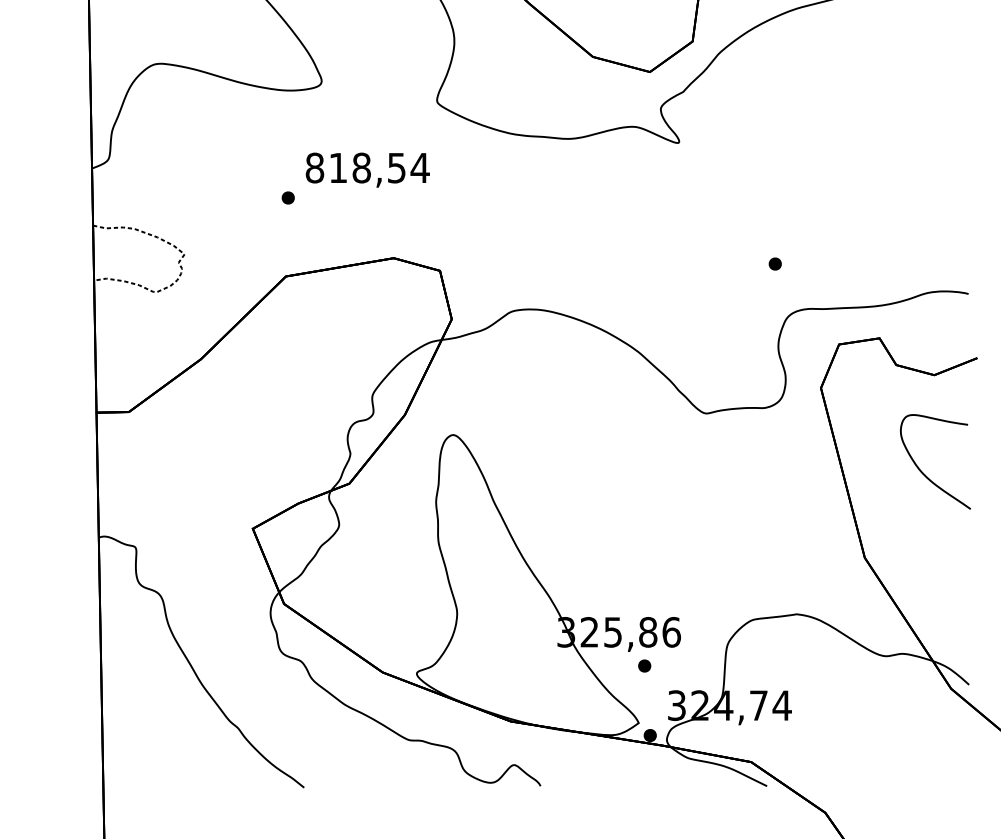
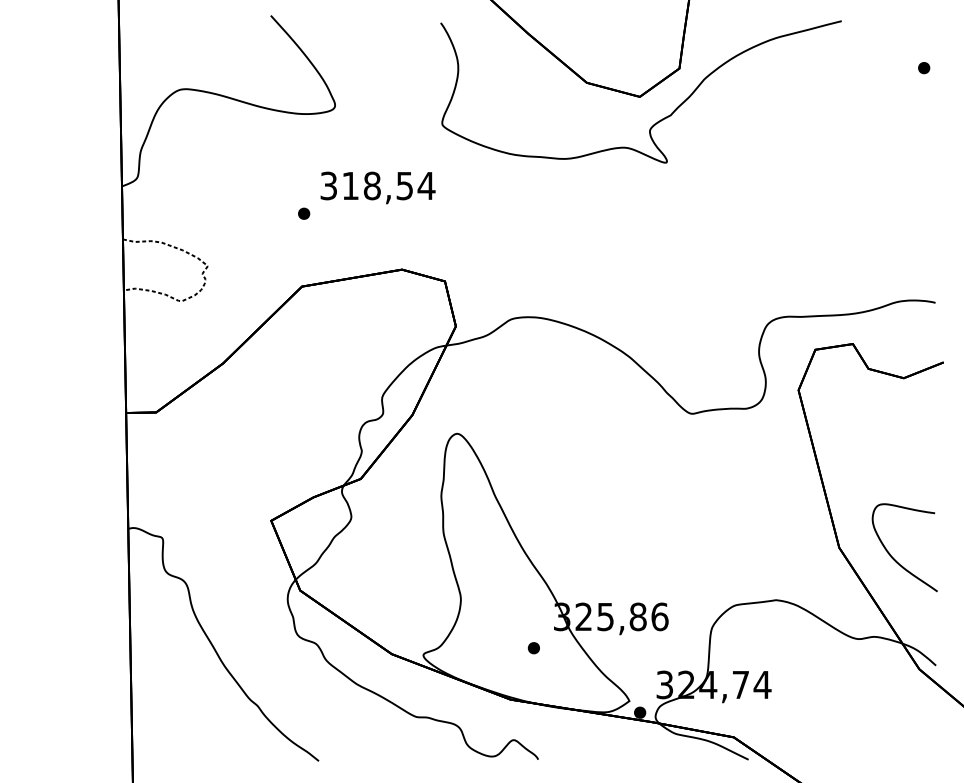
text: (314, 167) -> (328, 185), 818,54 -> 318,54
part: (775, 264) -> (924, 68), moved
curve: (923, 472) -> (893, 557), moved
part: (644, 666) -> (533, 648), moved

